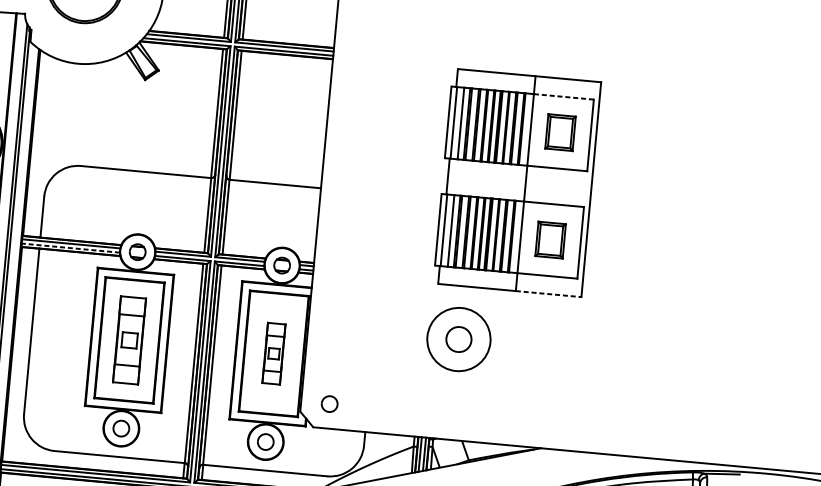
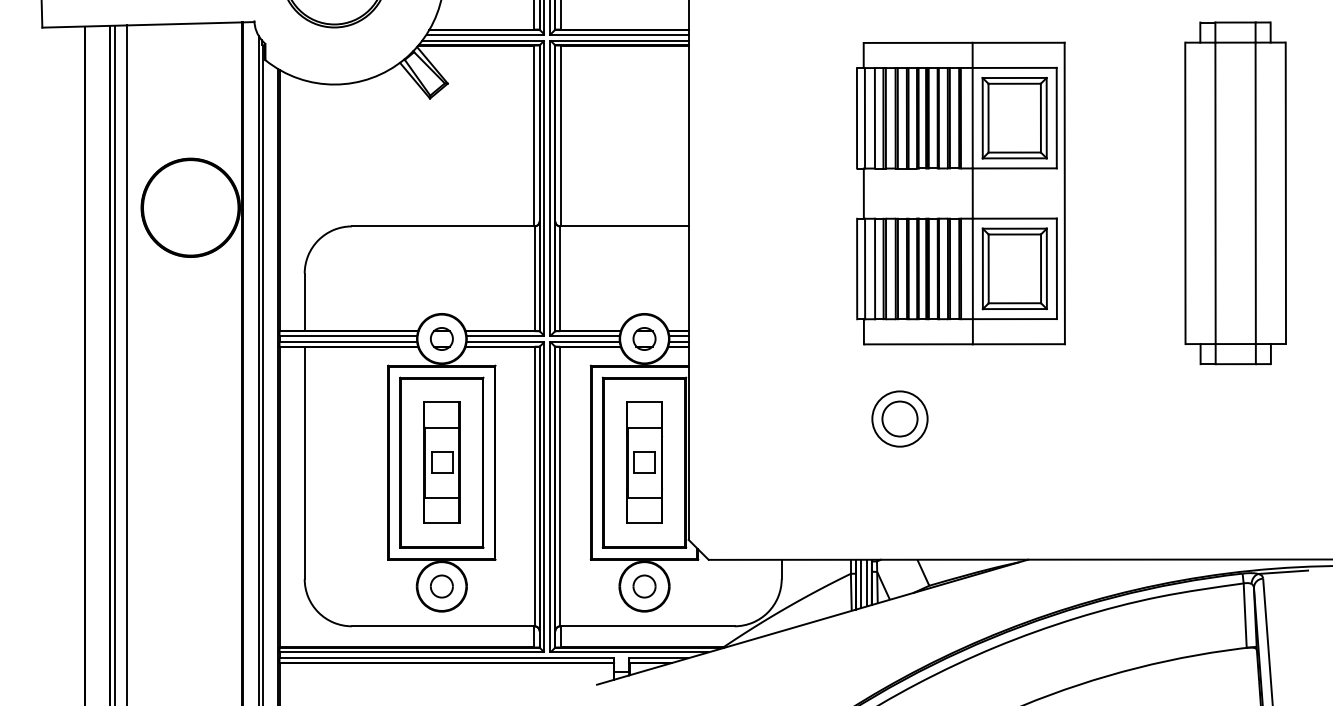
line: (563, 96) -> (1014, 67), dashed -> solid
part: (560, 132) -> (1014, 117), size x1.67
part: (712, 200) -> (1235, 193), added
part: (550, 239) -> (1014, 268), size x1.67
line: (70, 247) -> (348, 341), dashed -> solid
line: (549, 294) -> (1019, 344), dashed -> solid
circle: (458, 339) -> (899, 418), size x0.62
part: (273, 353) -> (644, 462), size x1.43
part: (329, 404) -> (728, 525), removed

